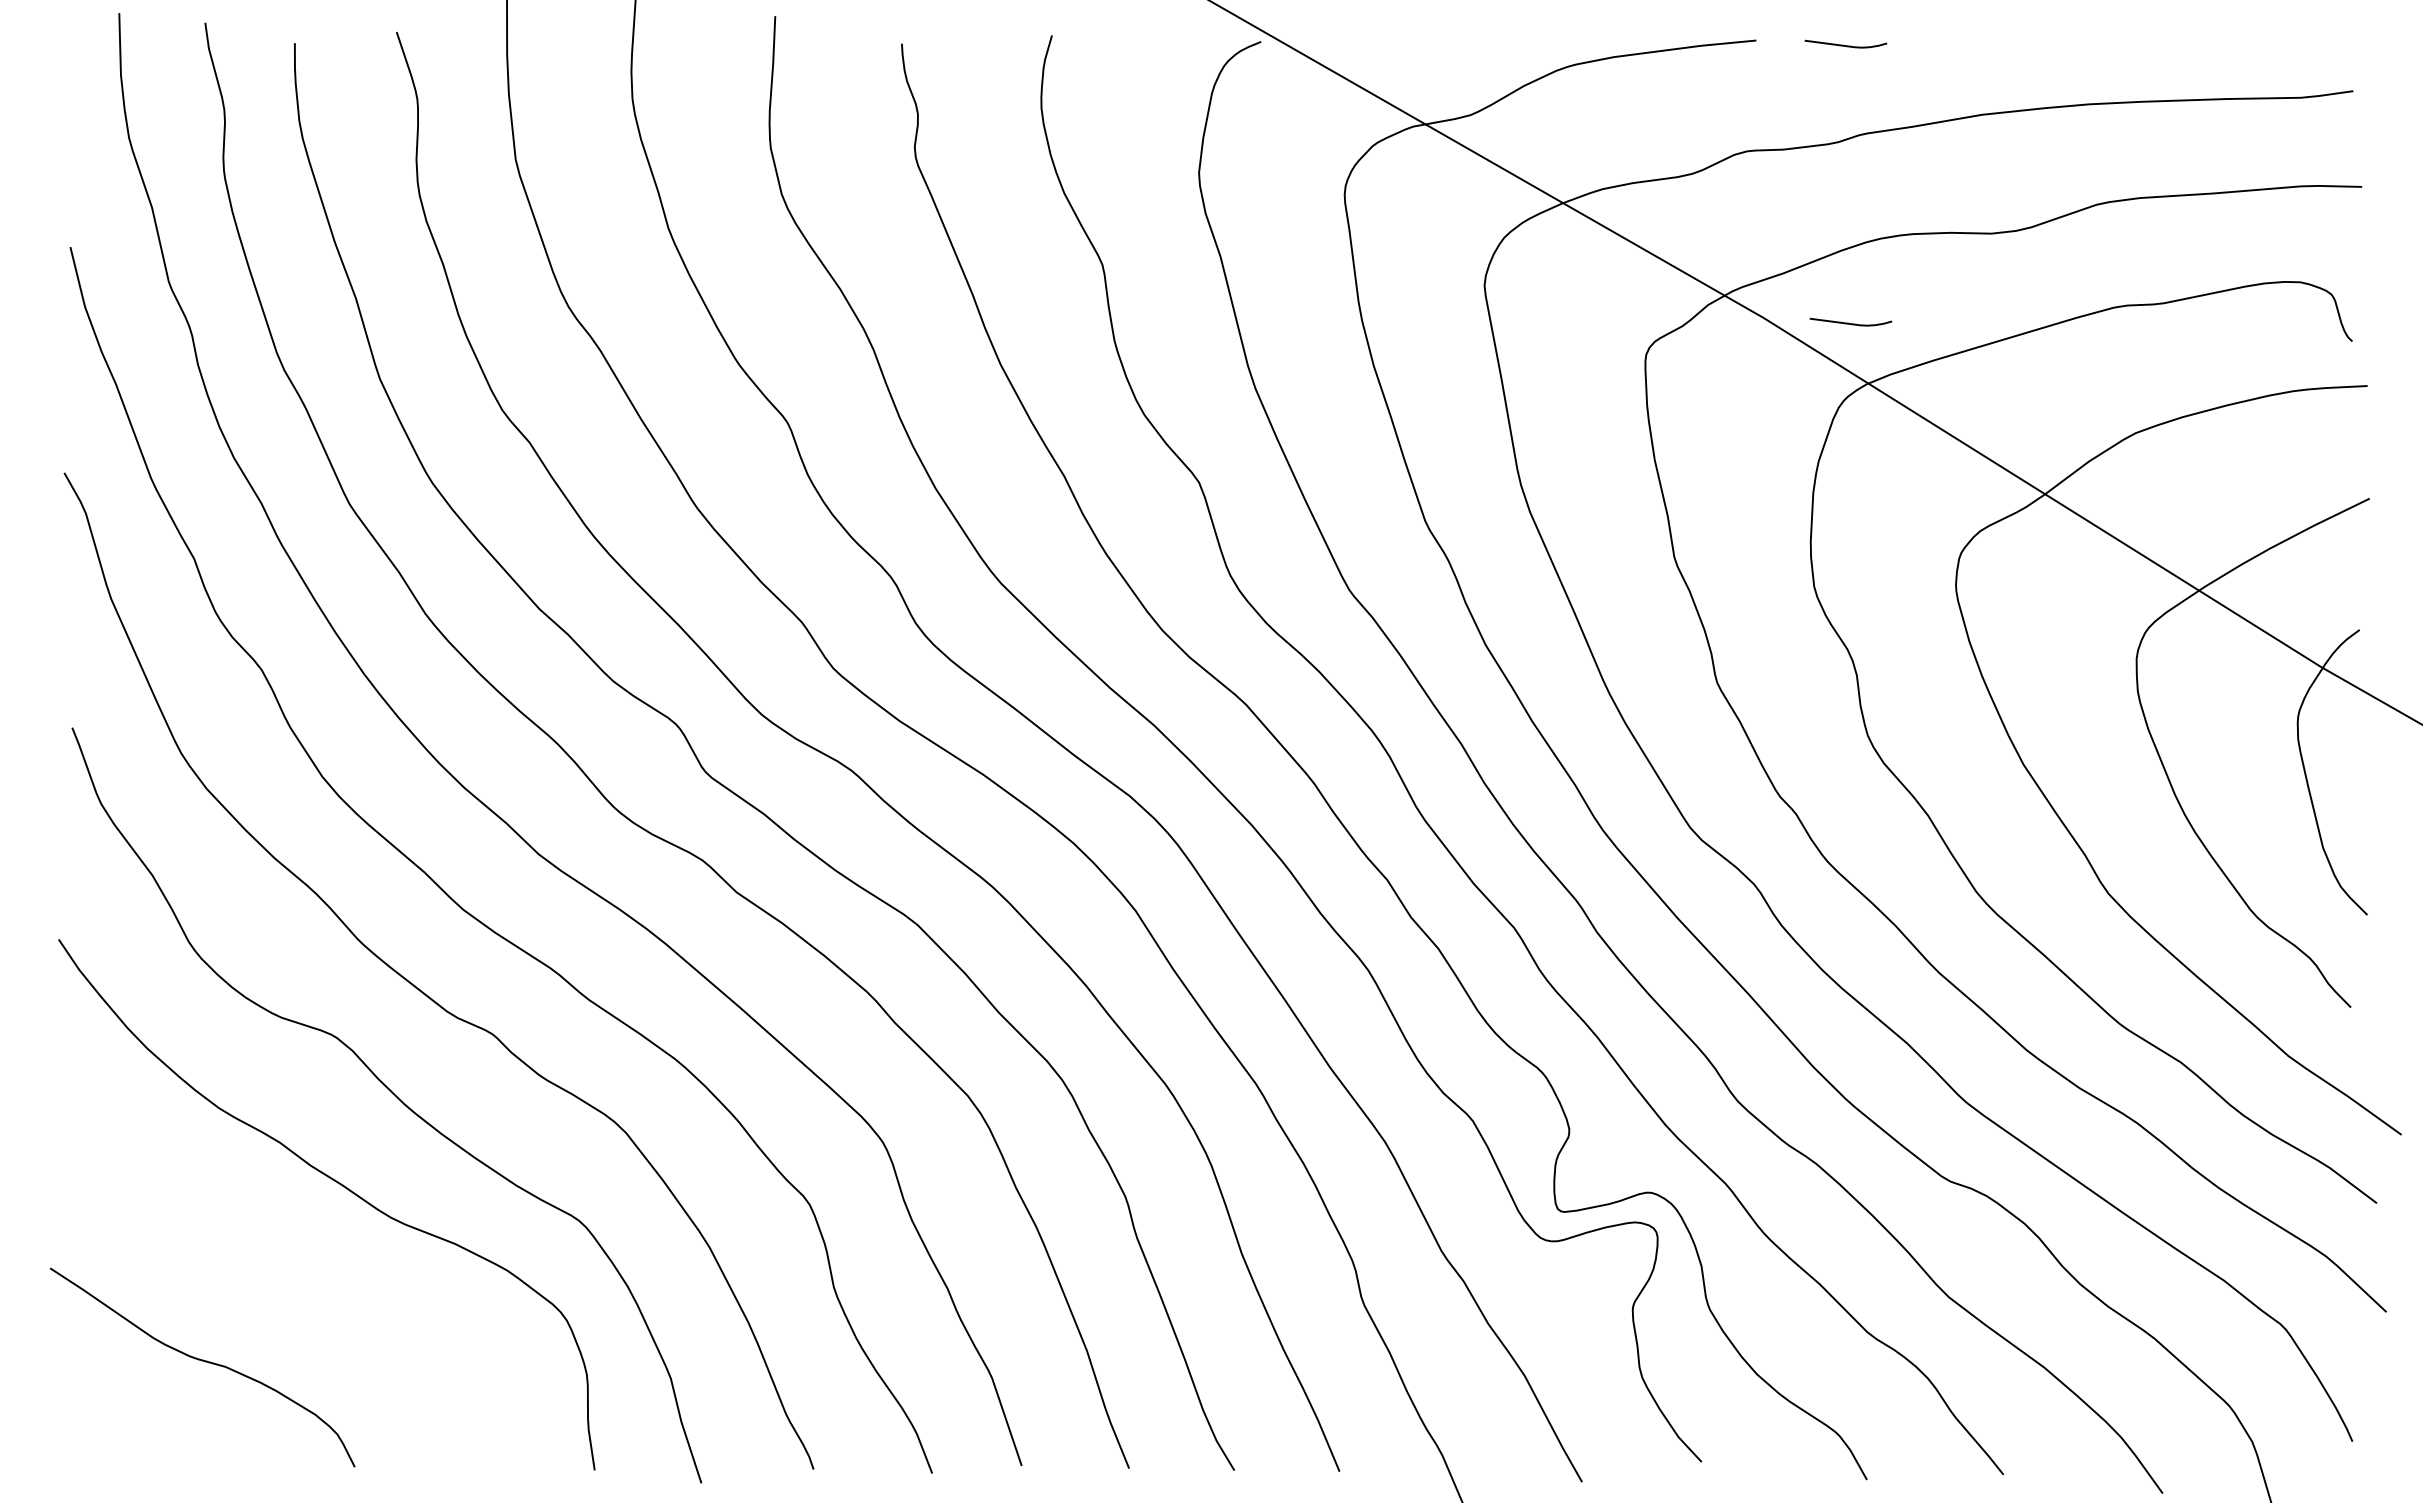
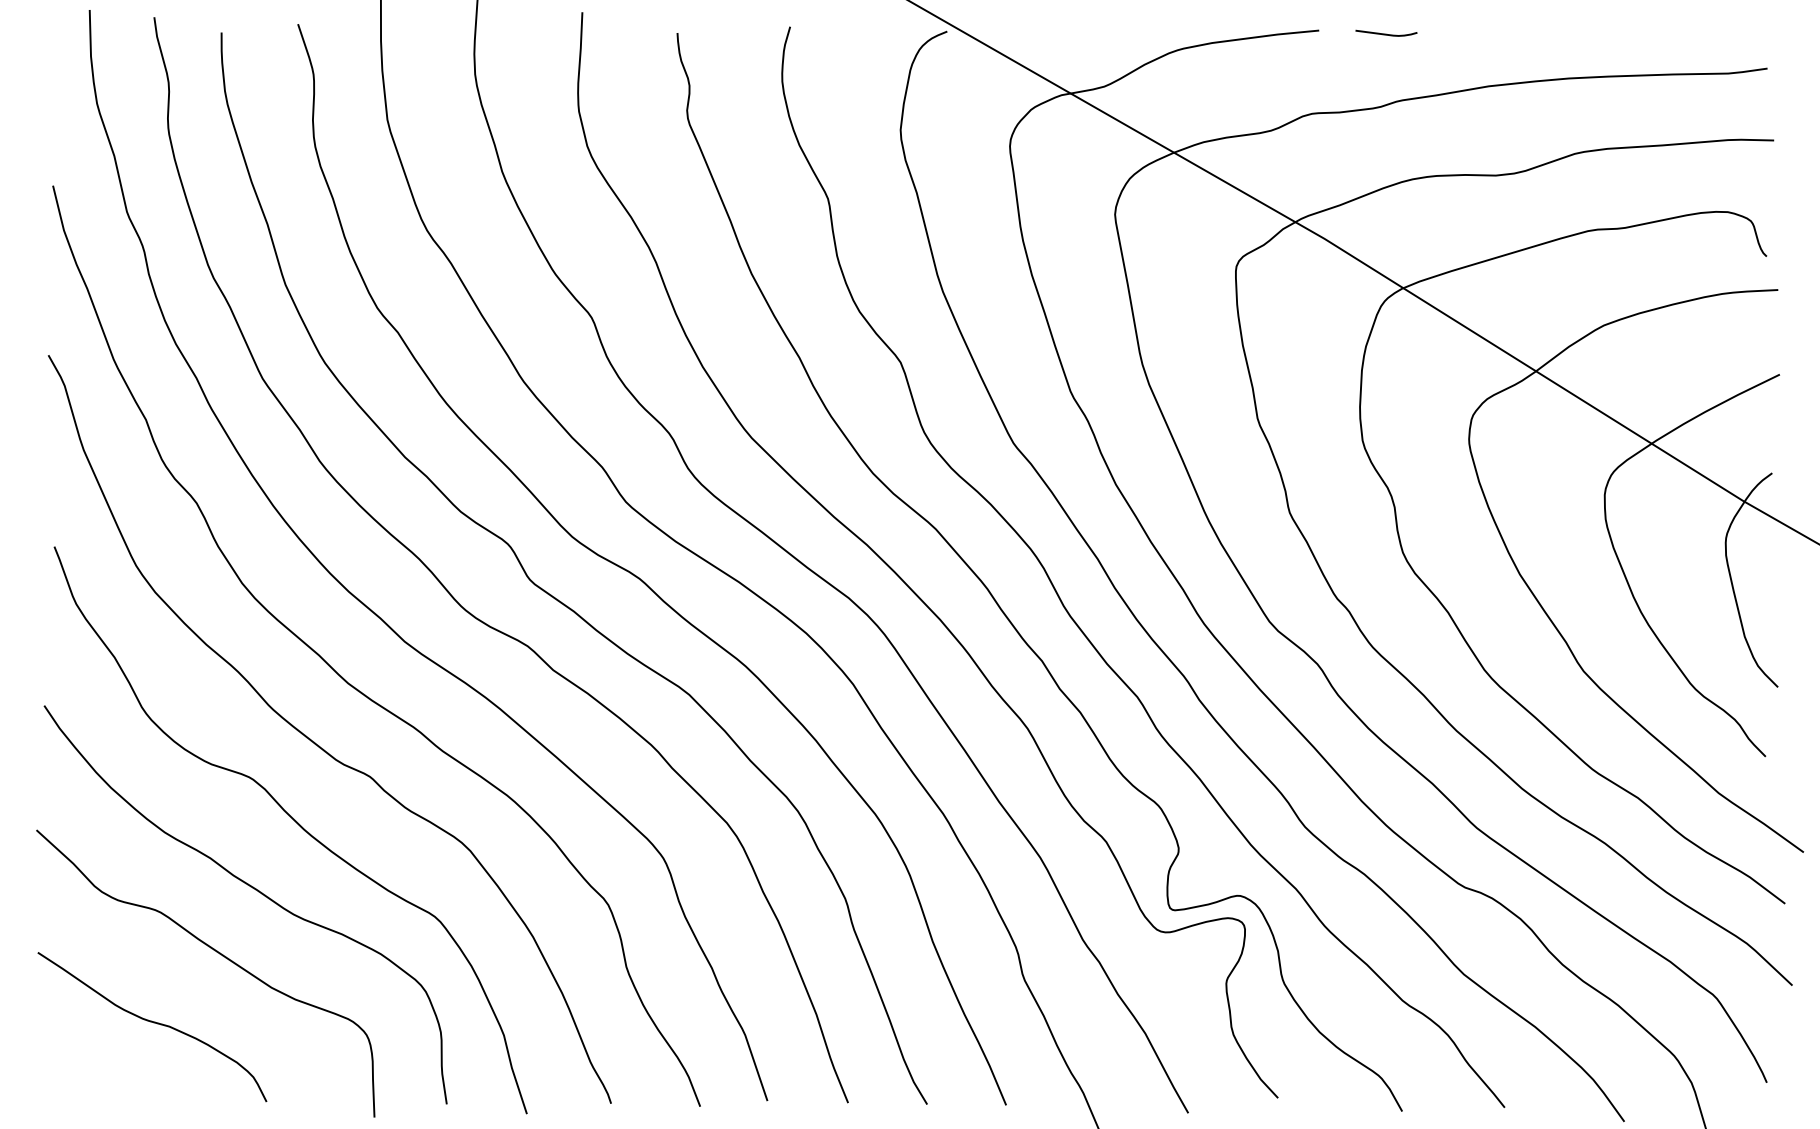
curve: (1850, 323) -> (1389, 243), removed
curve: (290, 1269) -> (218, 953), added

